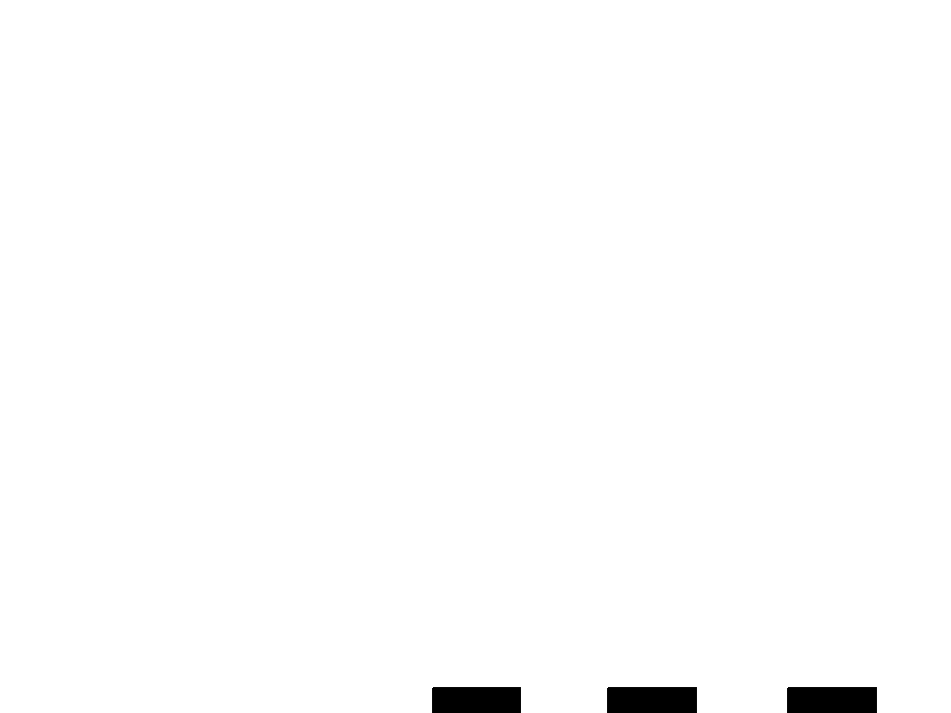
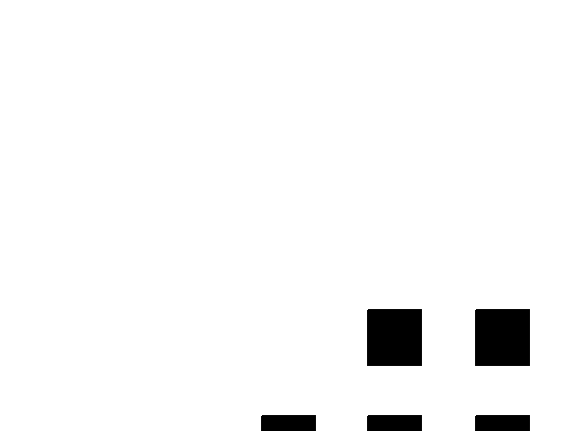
part: (652, 558) -> (394, 337), added
part: (831, 558) -> (502, 337), added

